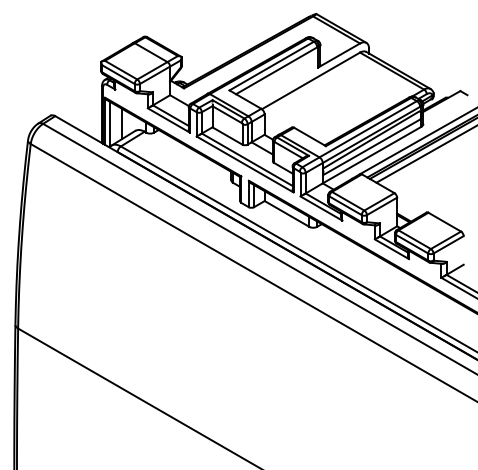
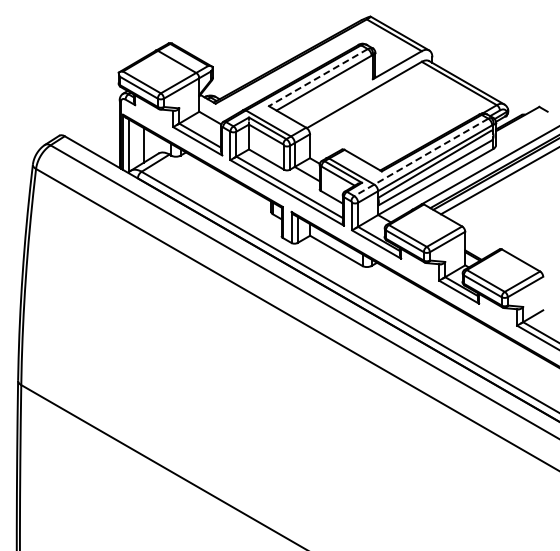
line: (271, 65) -> (317, 77), solid -> dashed
line: (358, 134) -> (420, 157), solid -> dashed

